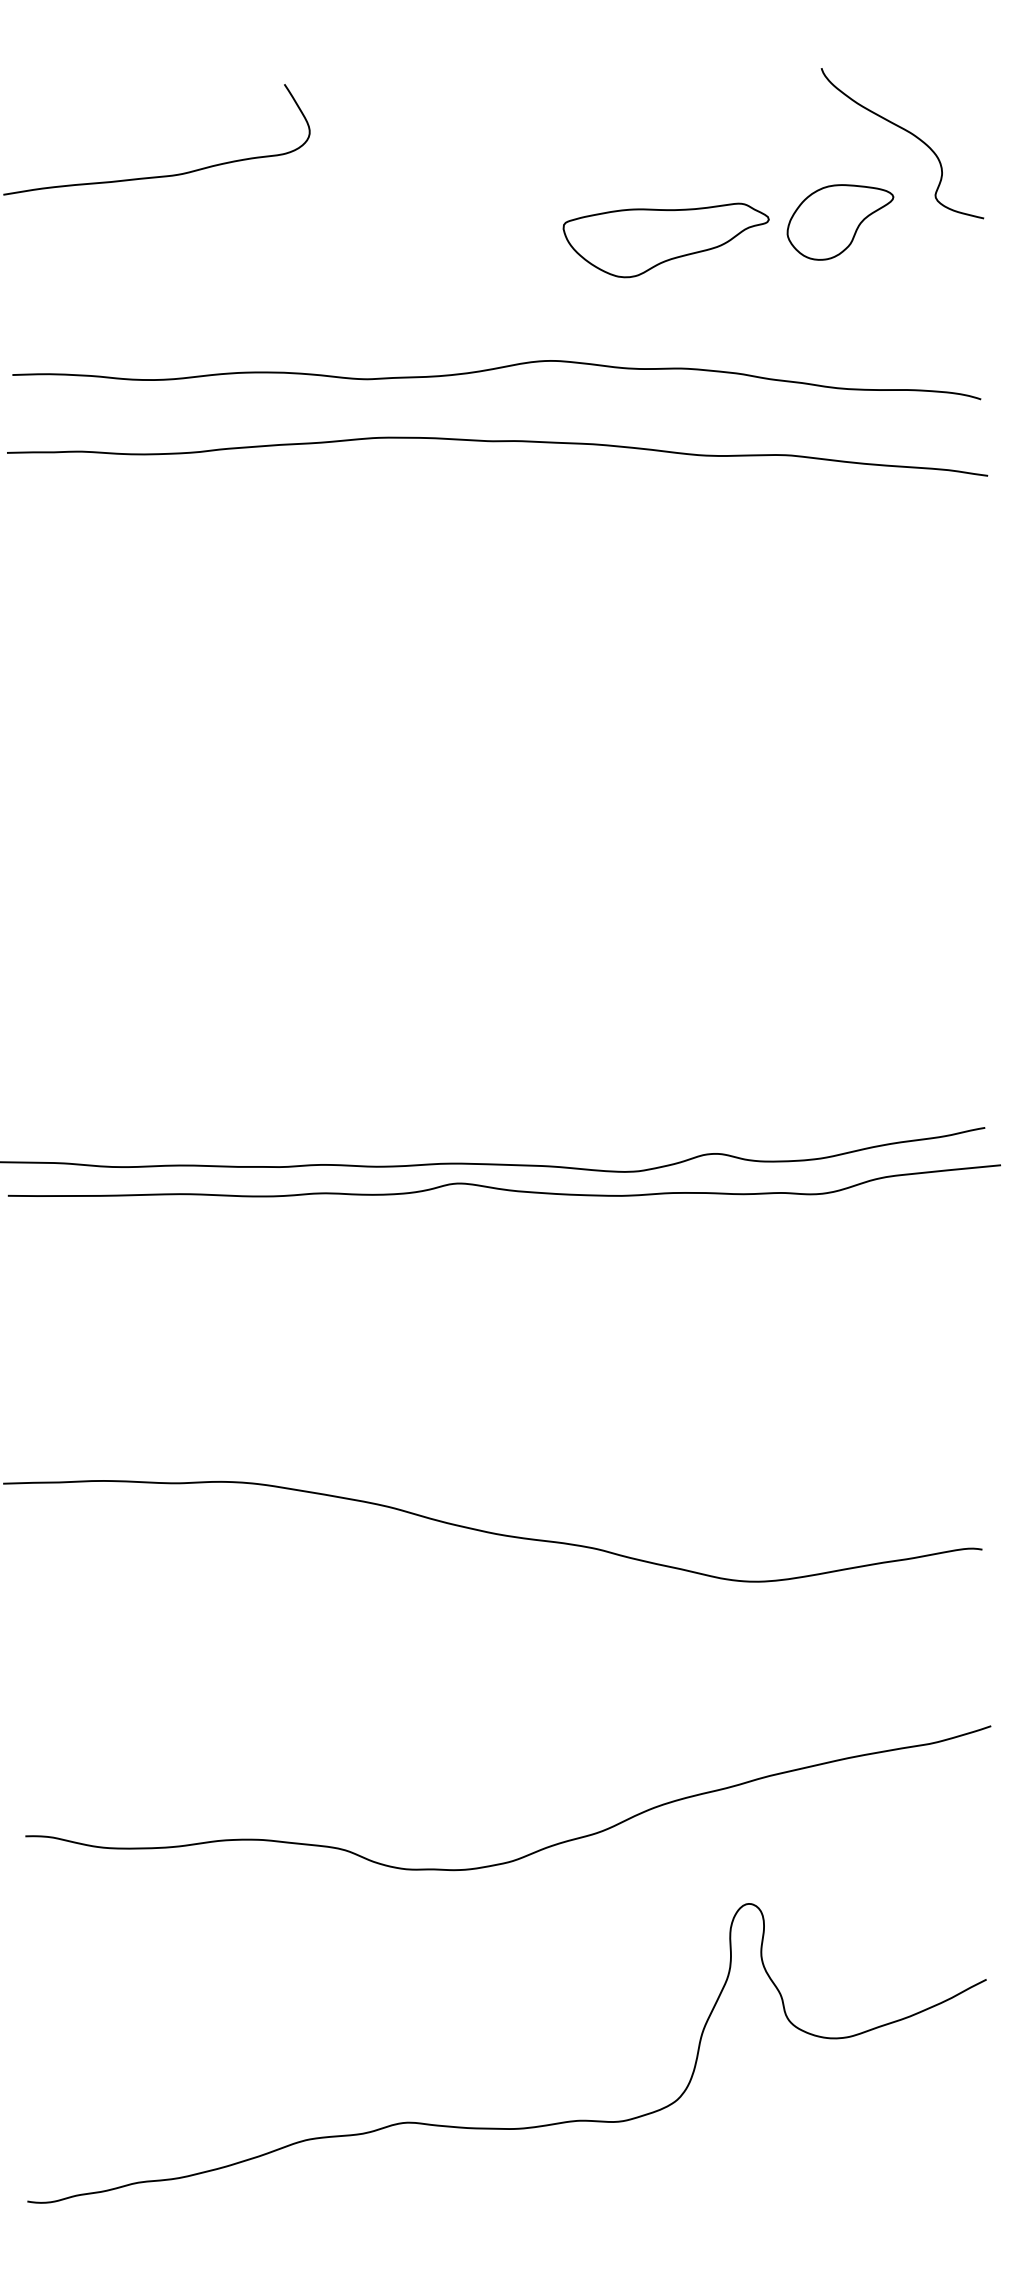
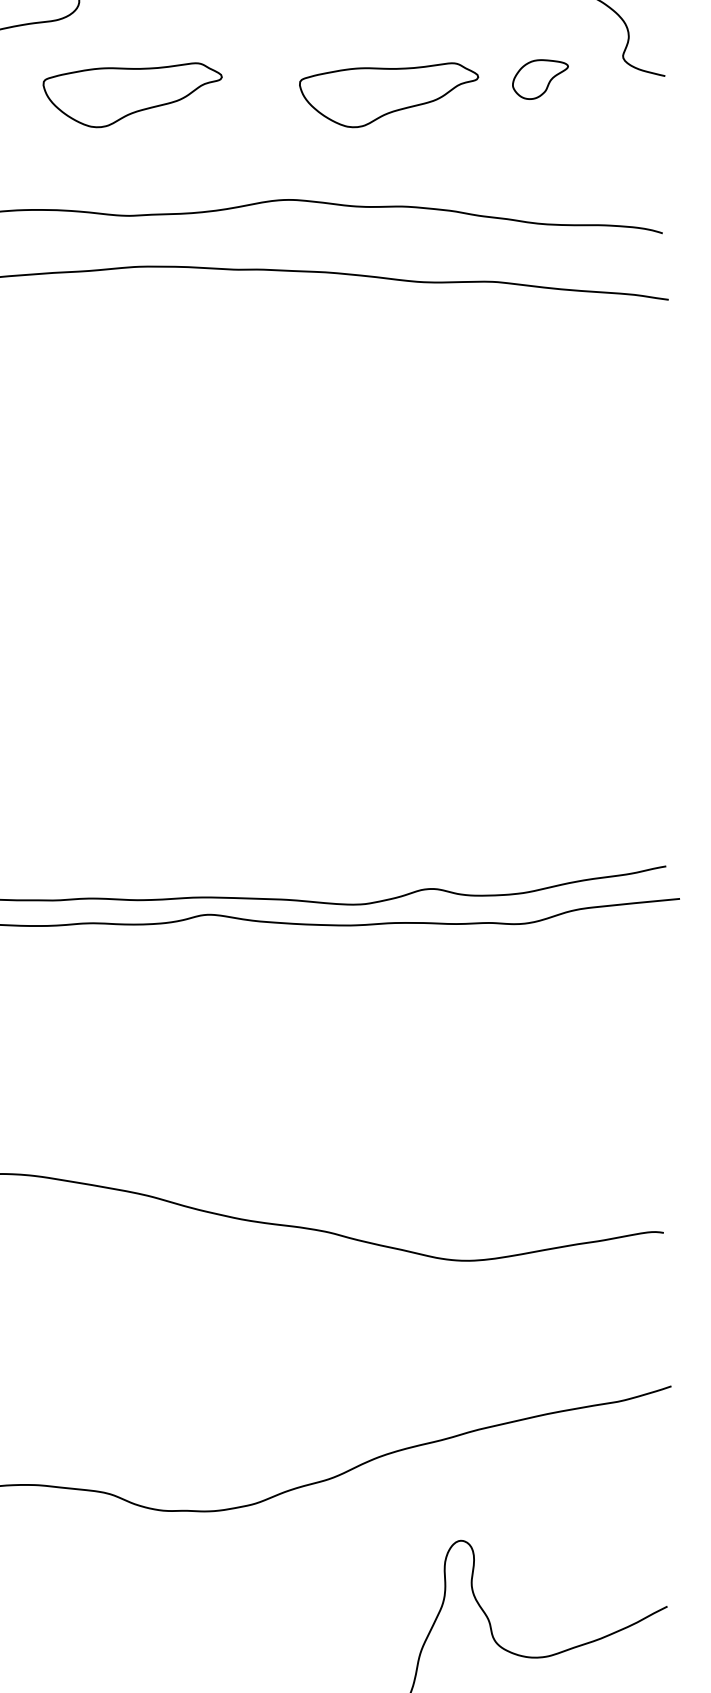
part: (840, 222) -> (540, 79), size x0.6
part: (370, 240) -> (132, 95), added

